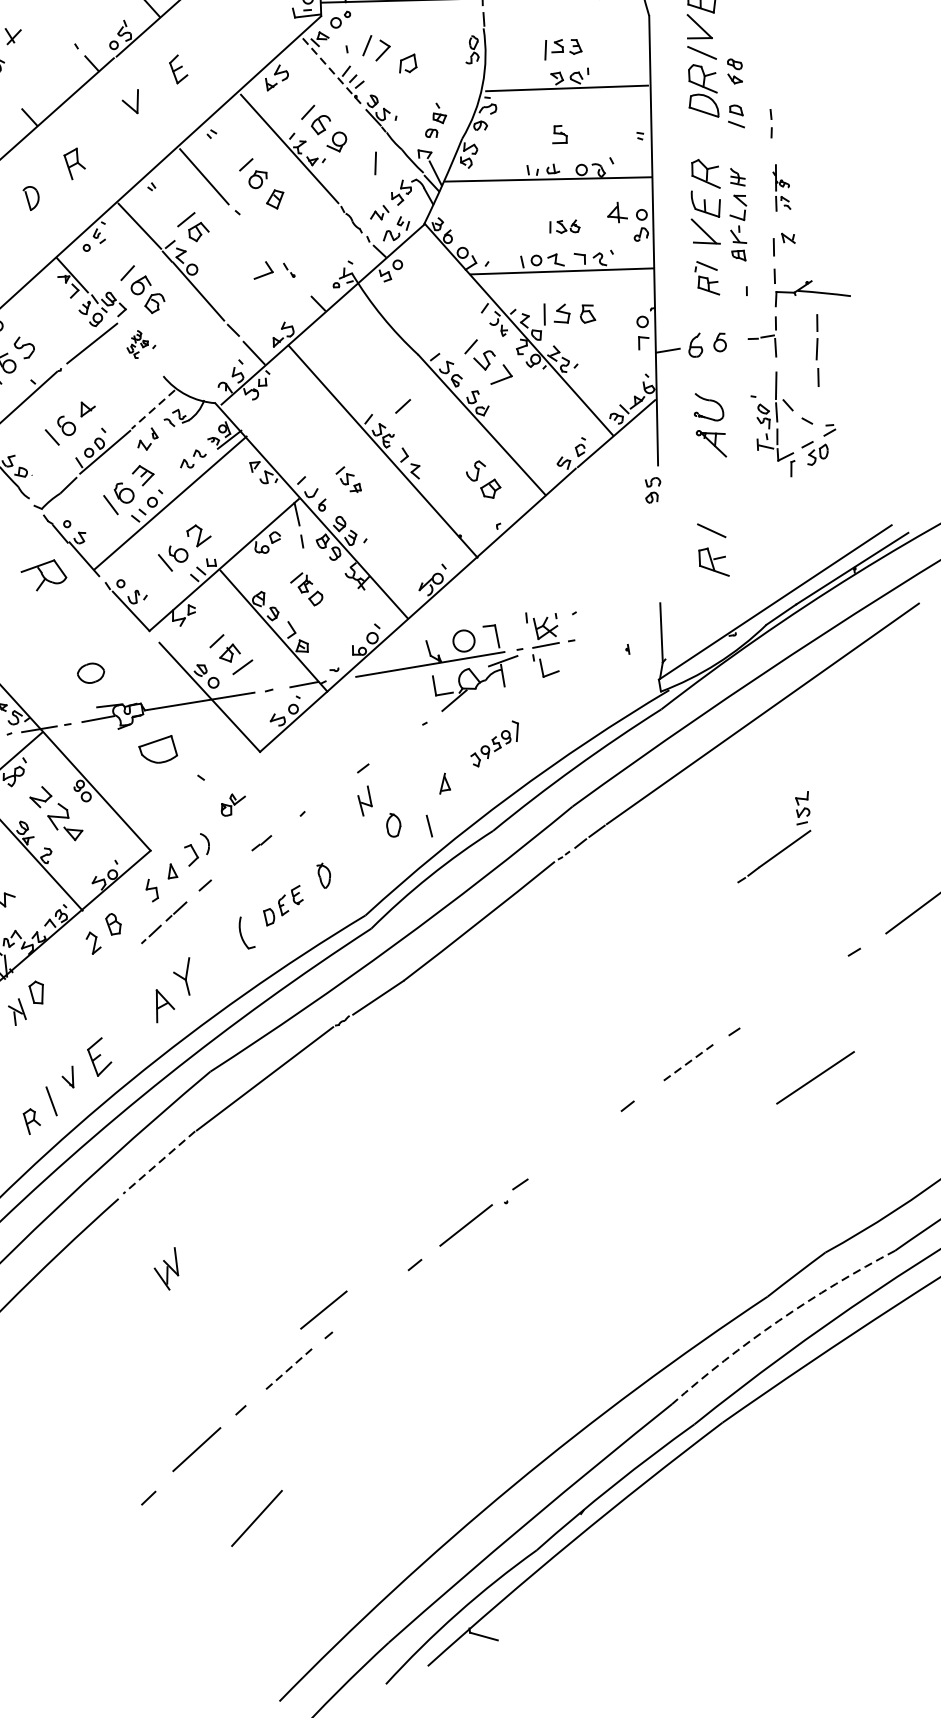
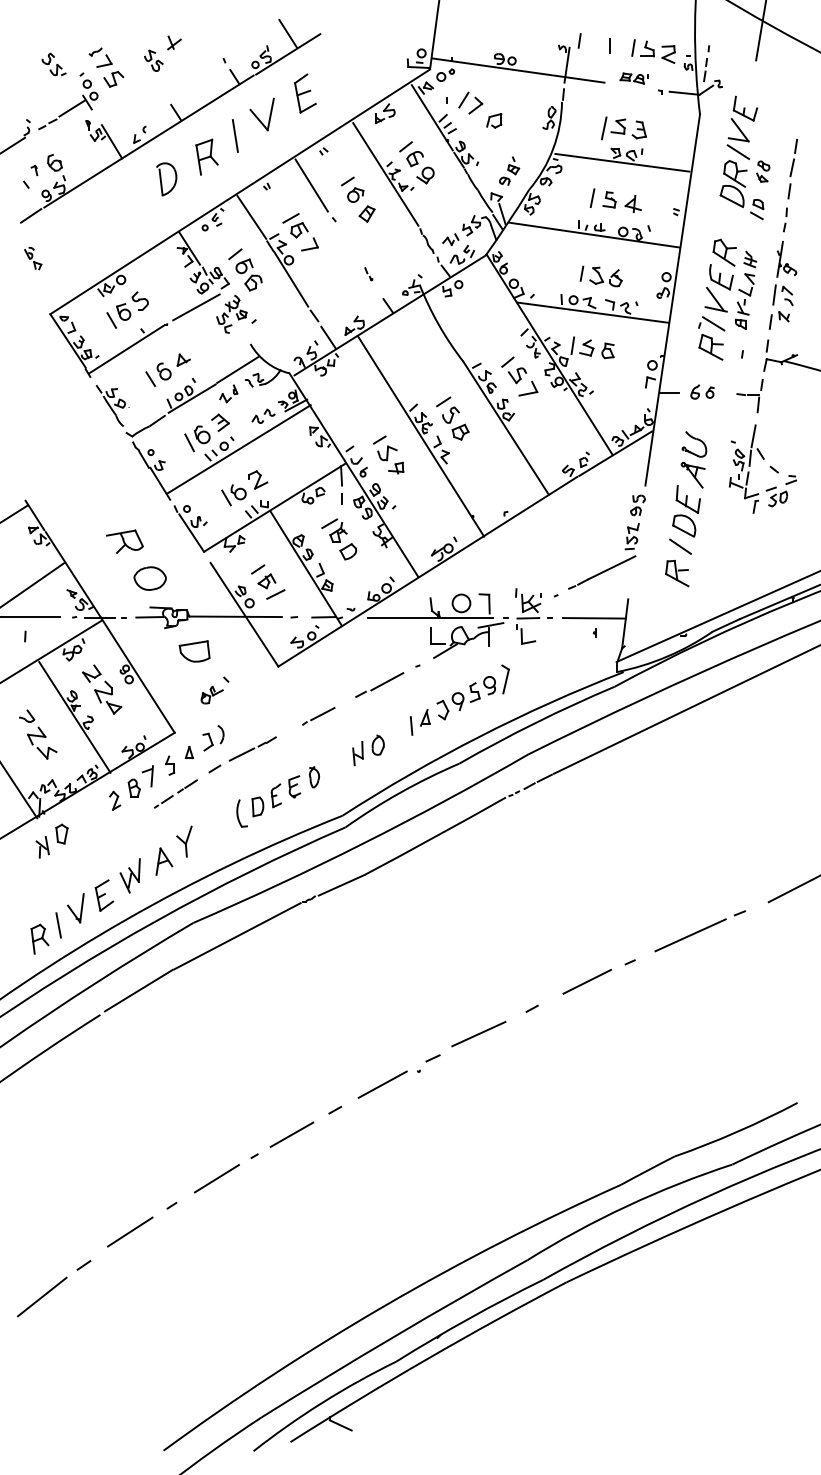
part: (561, 47) -> (623, 128), size x1.43
part: (178, 69) -> (305, 93), size x1.67
line: (333, 72) -> (432, 117), dashed -> solid
part: (130, 102) -> (261, 114), size x1.67
line: (103, 132) -> (234, 135), added
line: (375, 162) -> (592, 197), moved
part: (74, 163) -> (206, 156), size x1.43
part: (780, 187) -> (784, 273), size x1.67
part: (31, 198) -> (166, 179), size x1.67
part: (615, 212) -> (632, 203), moved
part: (563, 227) -> (600, 276), size x1.67
part: (262, 270) -> (309, 244), moved
part: (707, 278) -> (711, 338), size x1.43
part: (706, 342) -> (702, 391), size x0.71
part: (140, 344) -> (236, 314), size x1.67
part: (817, 349) -> (792, 168), moved
line: (153, 410) -> (237, 370), dashed -> solid
part: (348, 479) -> (388, 454), size x1.67
part: (483, 479) -> (455, 423), moved
part: (711, 487) -> (686, 511), added
part: (43, 575) -> (124, 541), moved
part: (305, 589) -> (338, 539), size x1.43
line: (624, 632) -> (594, 618), added
part: (90, 673) -> (149, 578), size x1.43
part: (494, 744) -> (472, 692), size x1.67
line: (391, 747) -> (387, 681), added
line: (321, 799) -> (322, 714), added
part: (364, 801) -> (357, 753), moved
part: (232, 803) -> (211, 694), moved
line: (429, 825) -> (411, 725), moved
part: (780, 850) -> (608, 568), moved
line: (233, 863) -> (241, 754), added
part: (283, 905) -> (276, 796), size x1.43
part: (127, 907) -> (147, 776), added
line: (687, 1063) -> (587, 981), dashed -> solid
part: (68, 1077) -> (75, 908), size x1.67
line: (815, 1078) -> (690, 935), moved
part: (31, 1120) -> (39, 938), size x1.43
line: (569, 1147) -> (478, 1034), added
line: (158, 1162) -> (138, 990), dashed -> solid
part: (165, 1269) -> (129, 875), moved
line: (323, 1309) -> (291, 1134), moved
arc: (779, 1321) -> (627, 1206), dashed -> solid
line: (288, 1369) -> (216, 1178), dashed -> solid
line: (257, 1517) -> (42, 1296), moved

